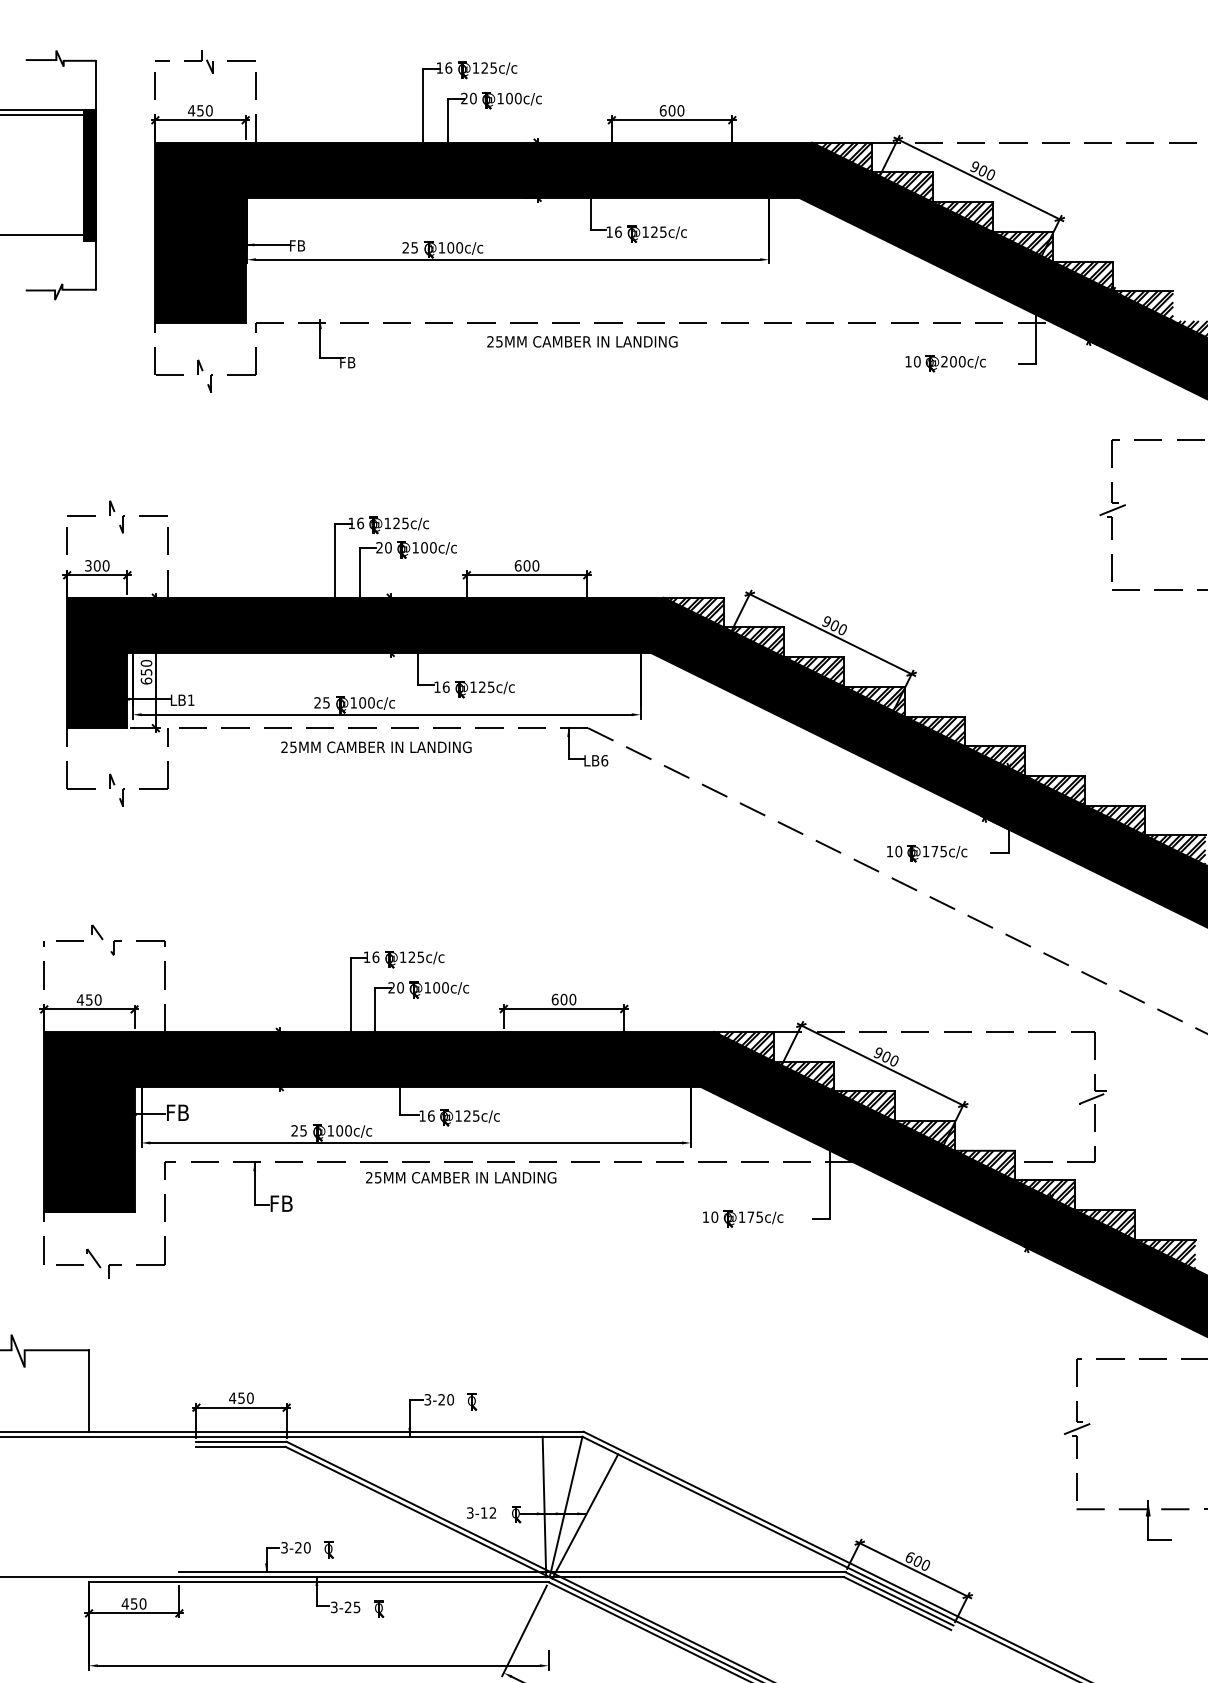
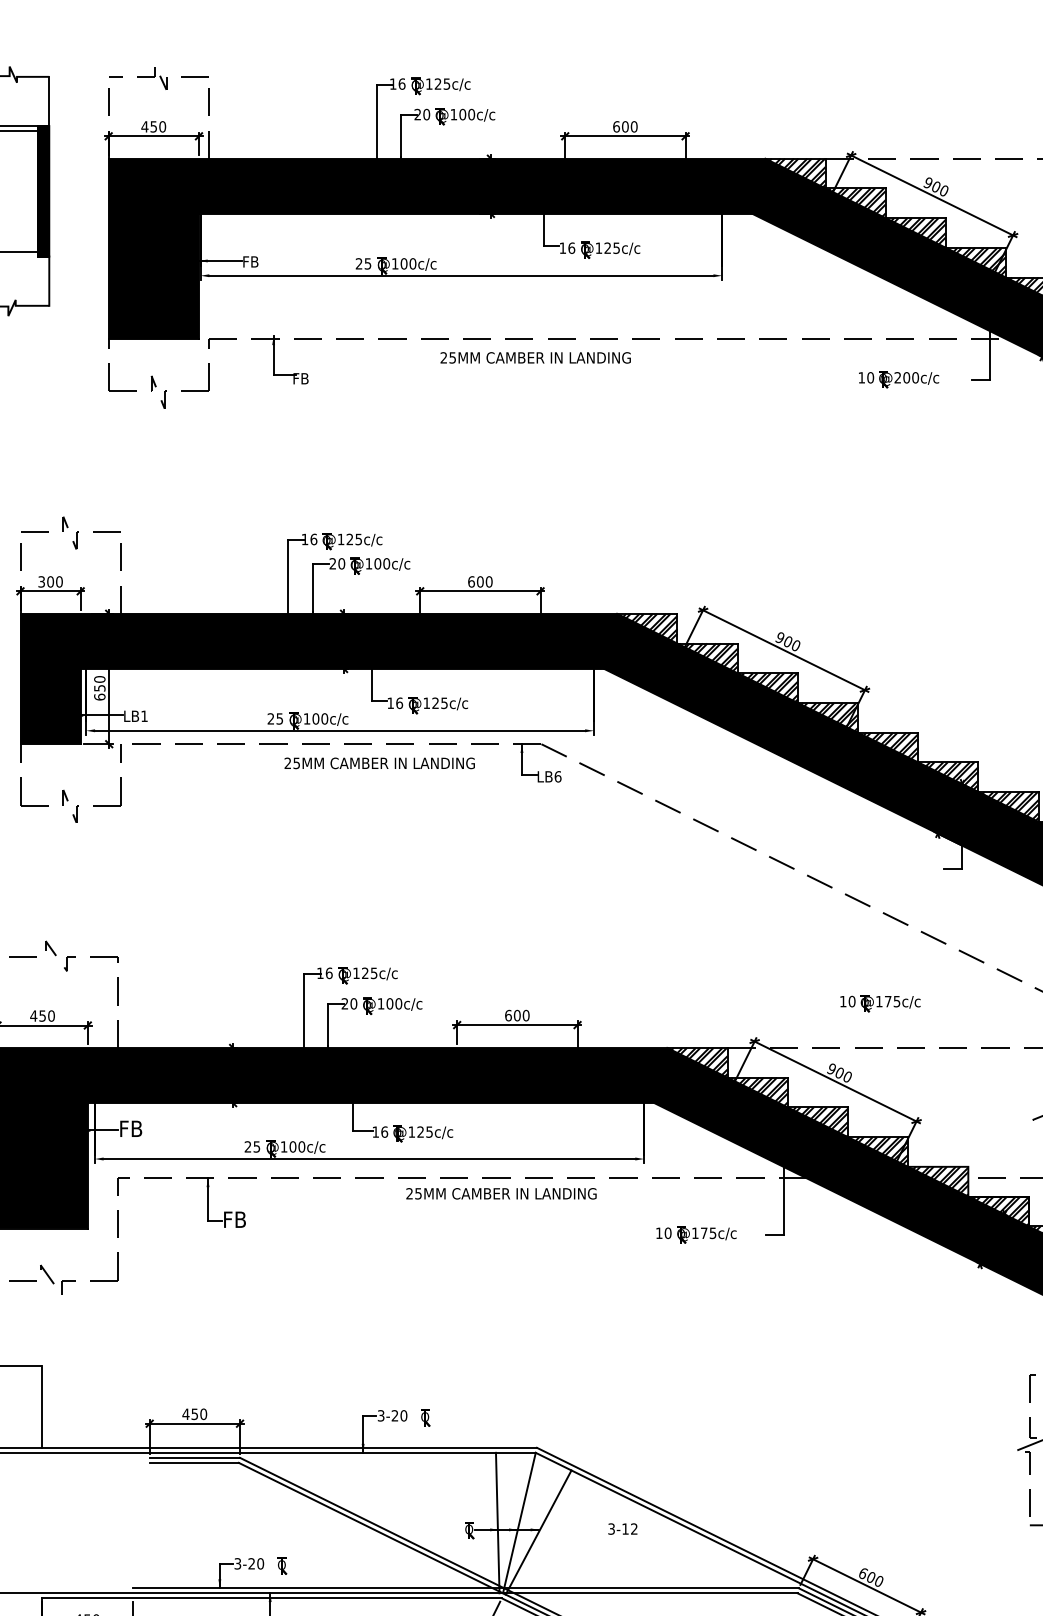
text: (376, 747) -> (379, 763), moved
part: (927, 853) -> (880, 1003), moved
text: (461, 1177) -> (501, 1193), moved
text: (481, 1512) -> (622, 1528), moved

